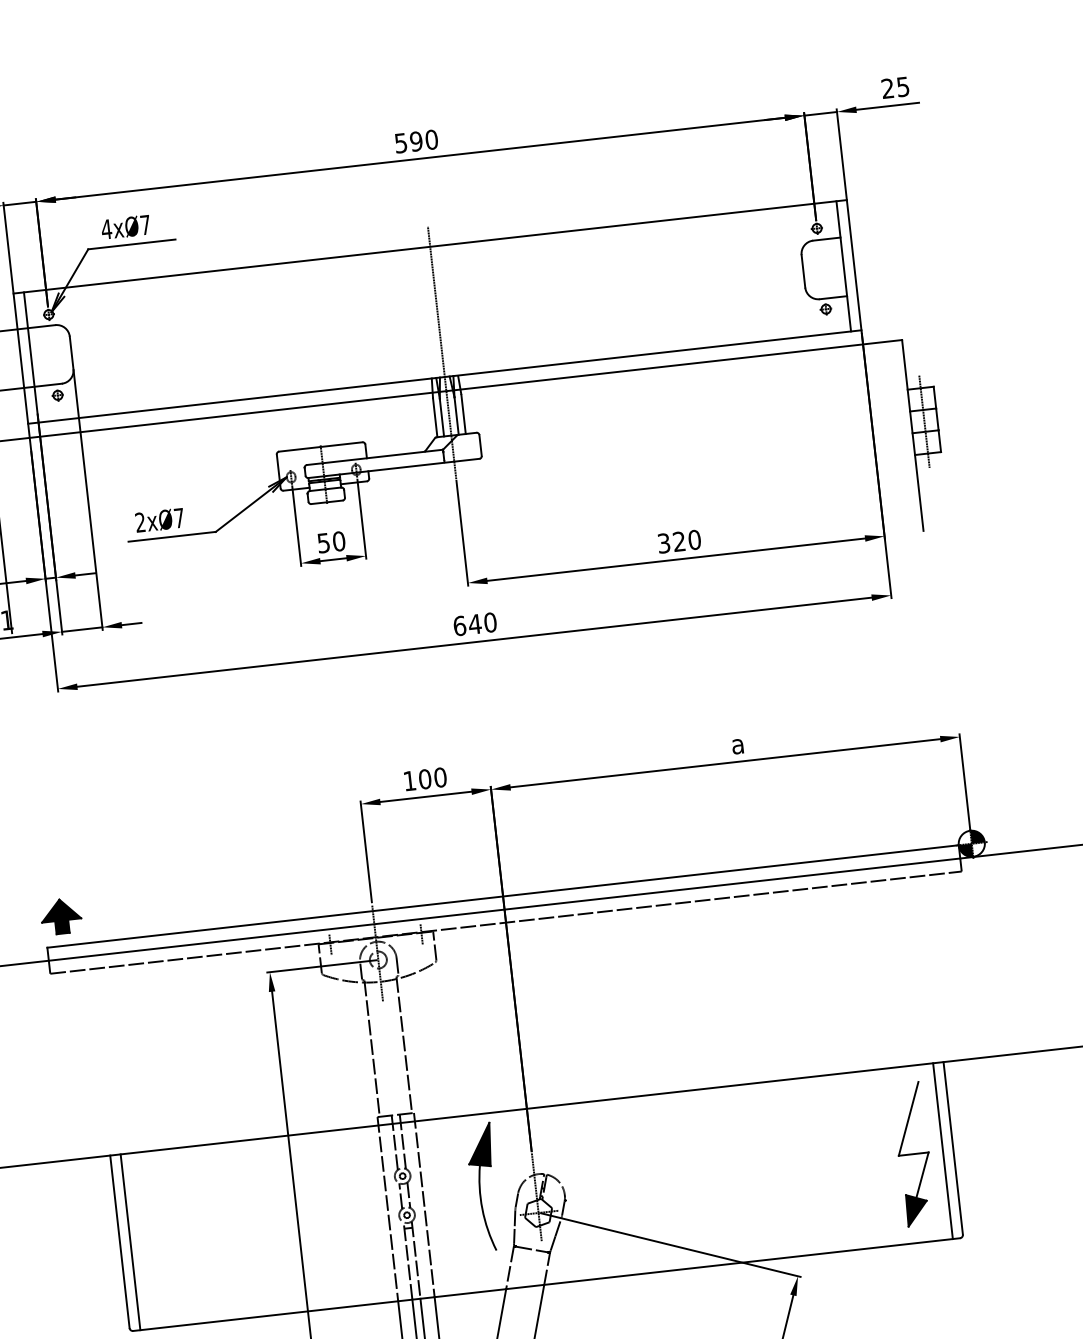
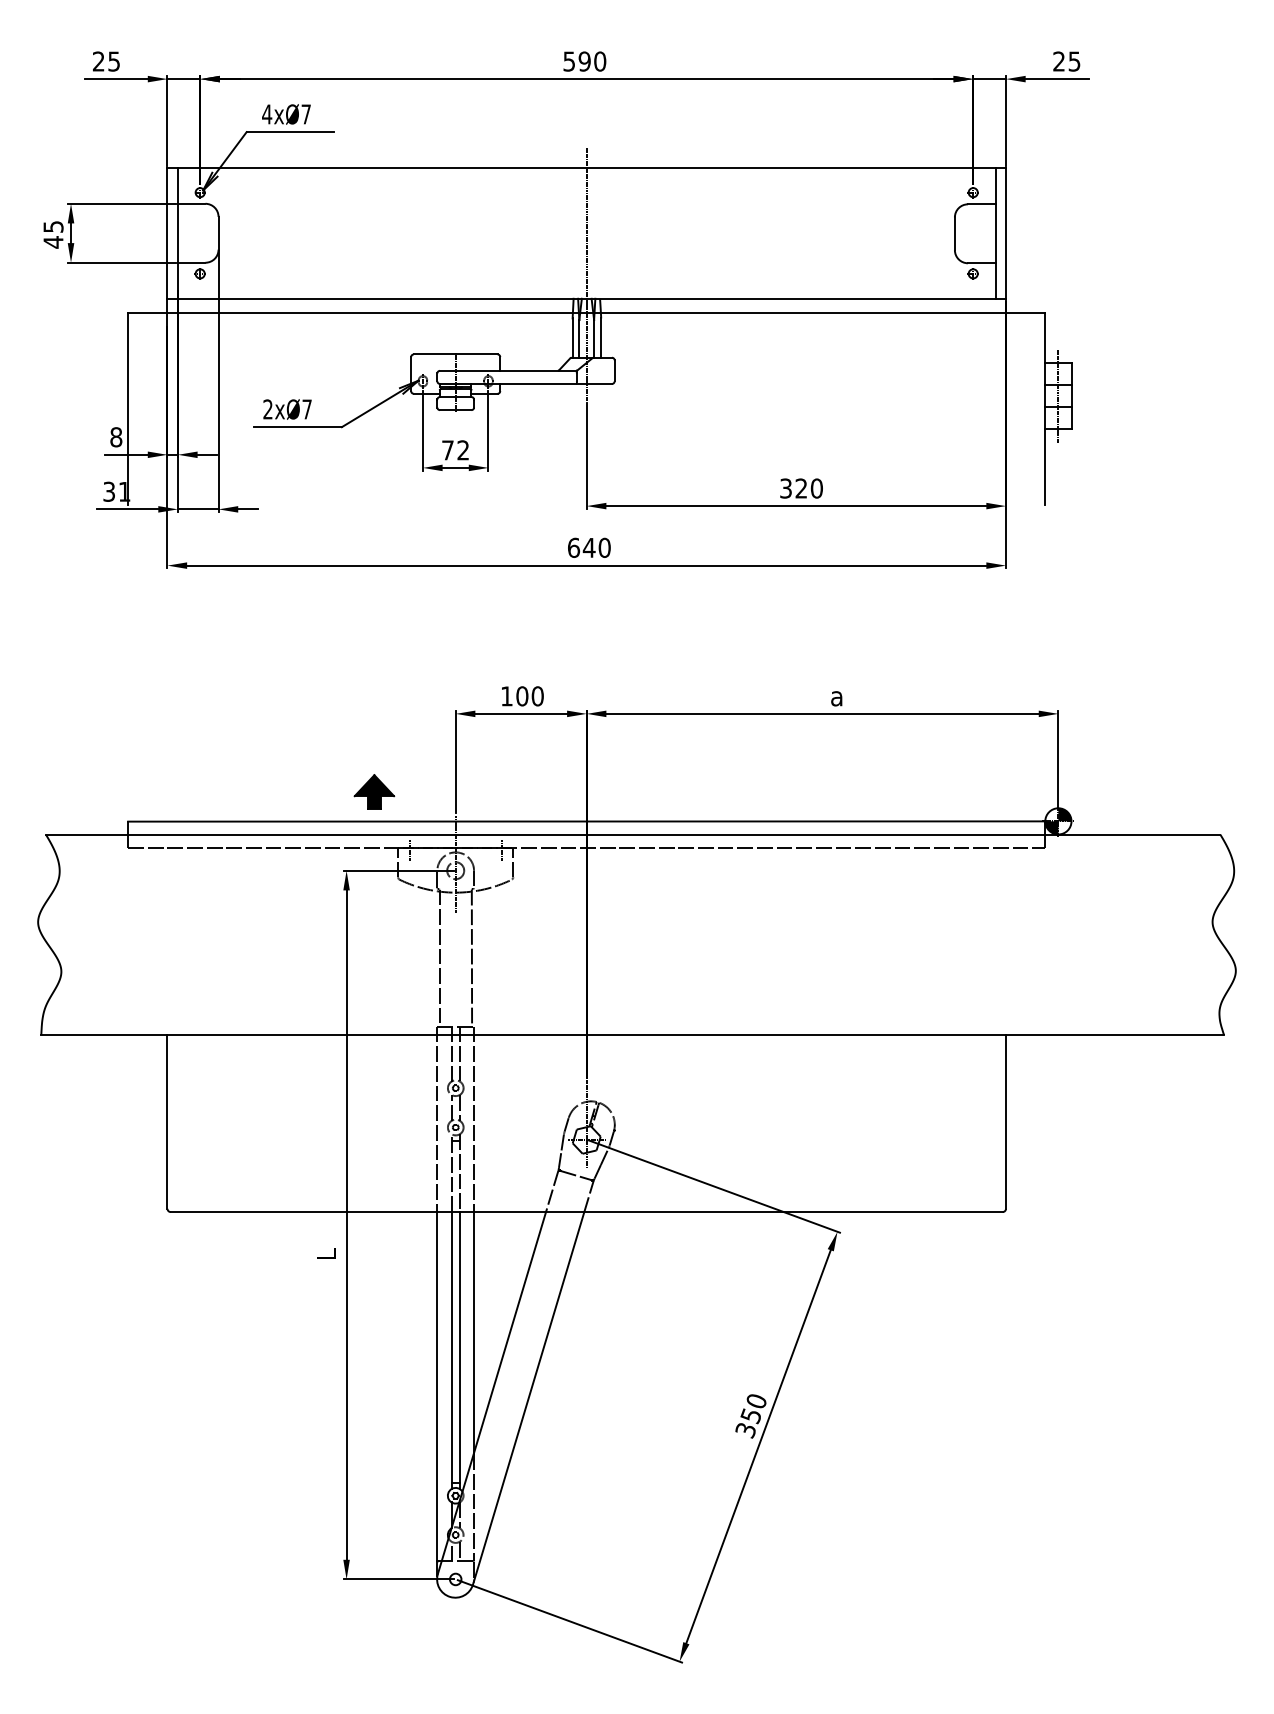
text: (331, 542) -> (455, 450), 50 -> 72
part: (61, 915) -> (374, 791), moved
line: (942, 1151) -> (995, 1123), removed
part: (913, 1154) -> (965, 1123), removed
part: (484, 1186) -> (535, 1107), removed
line: (130, 1242) -> (177, 1123), removed

